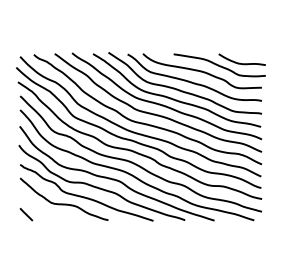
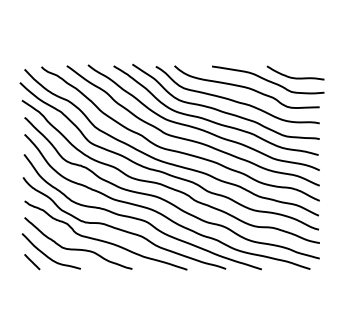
curve: (38, 208) -> (47, 254), added

